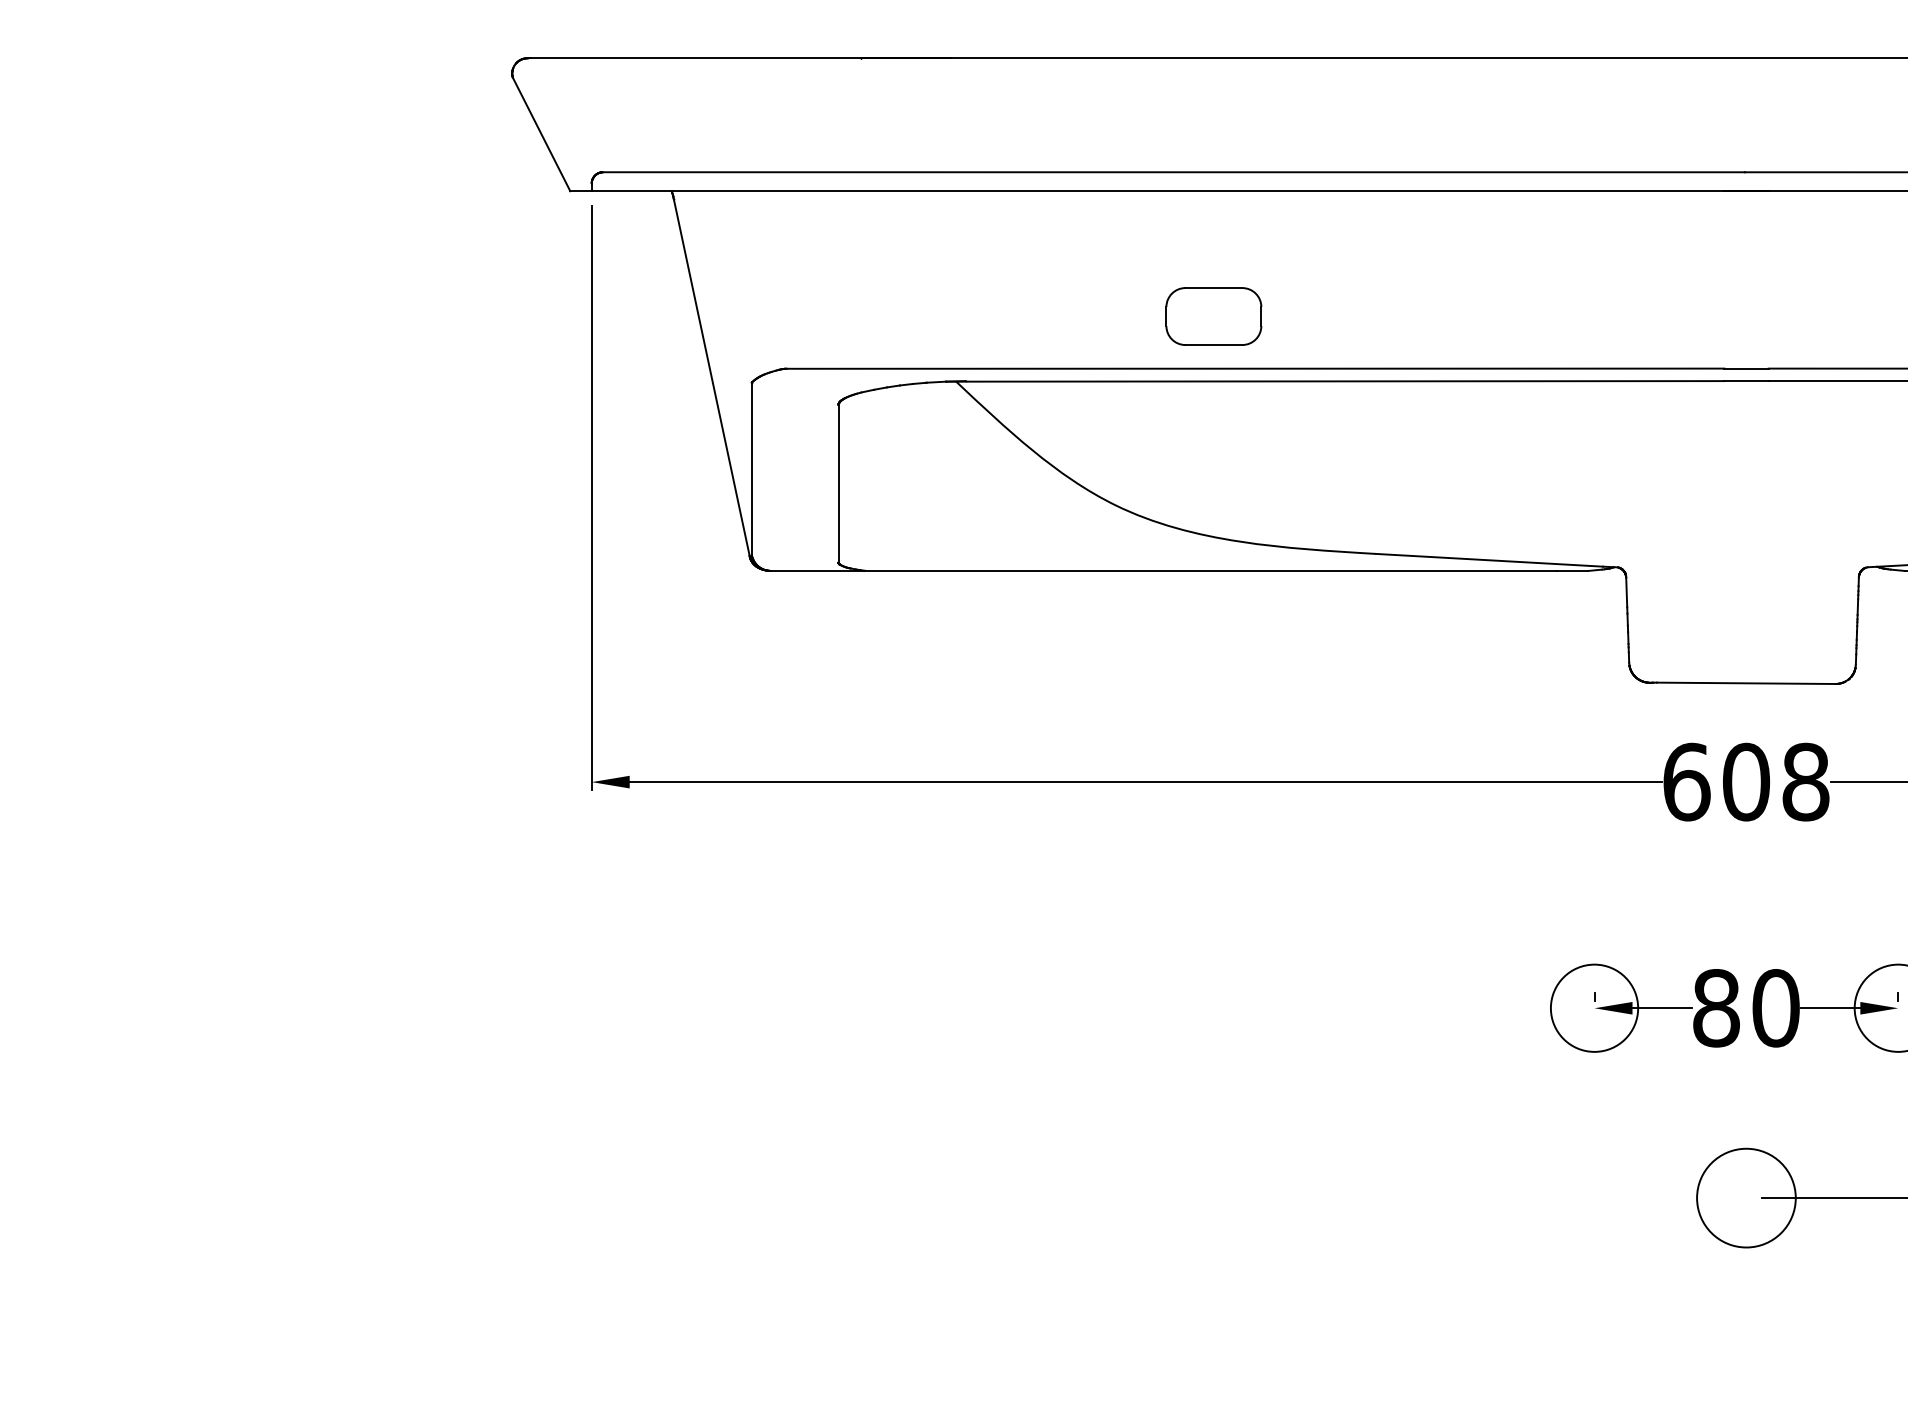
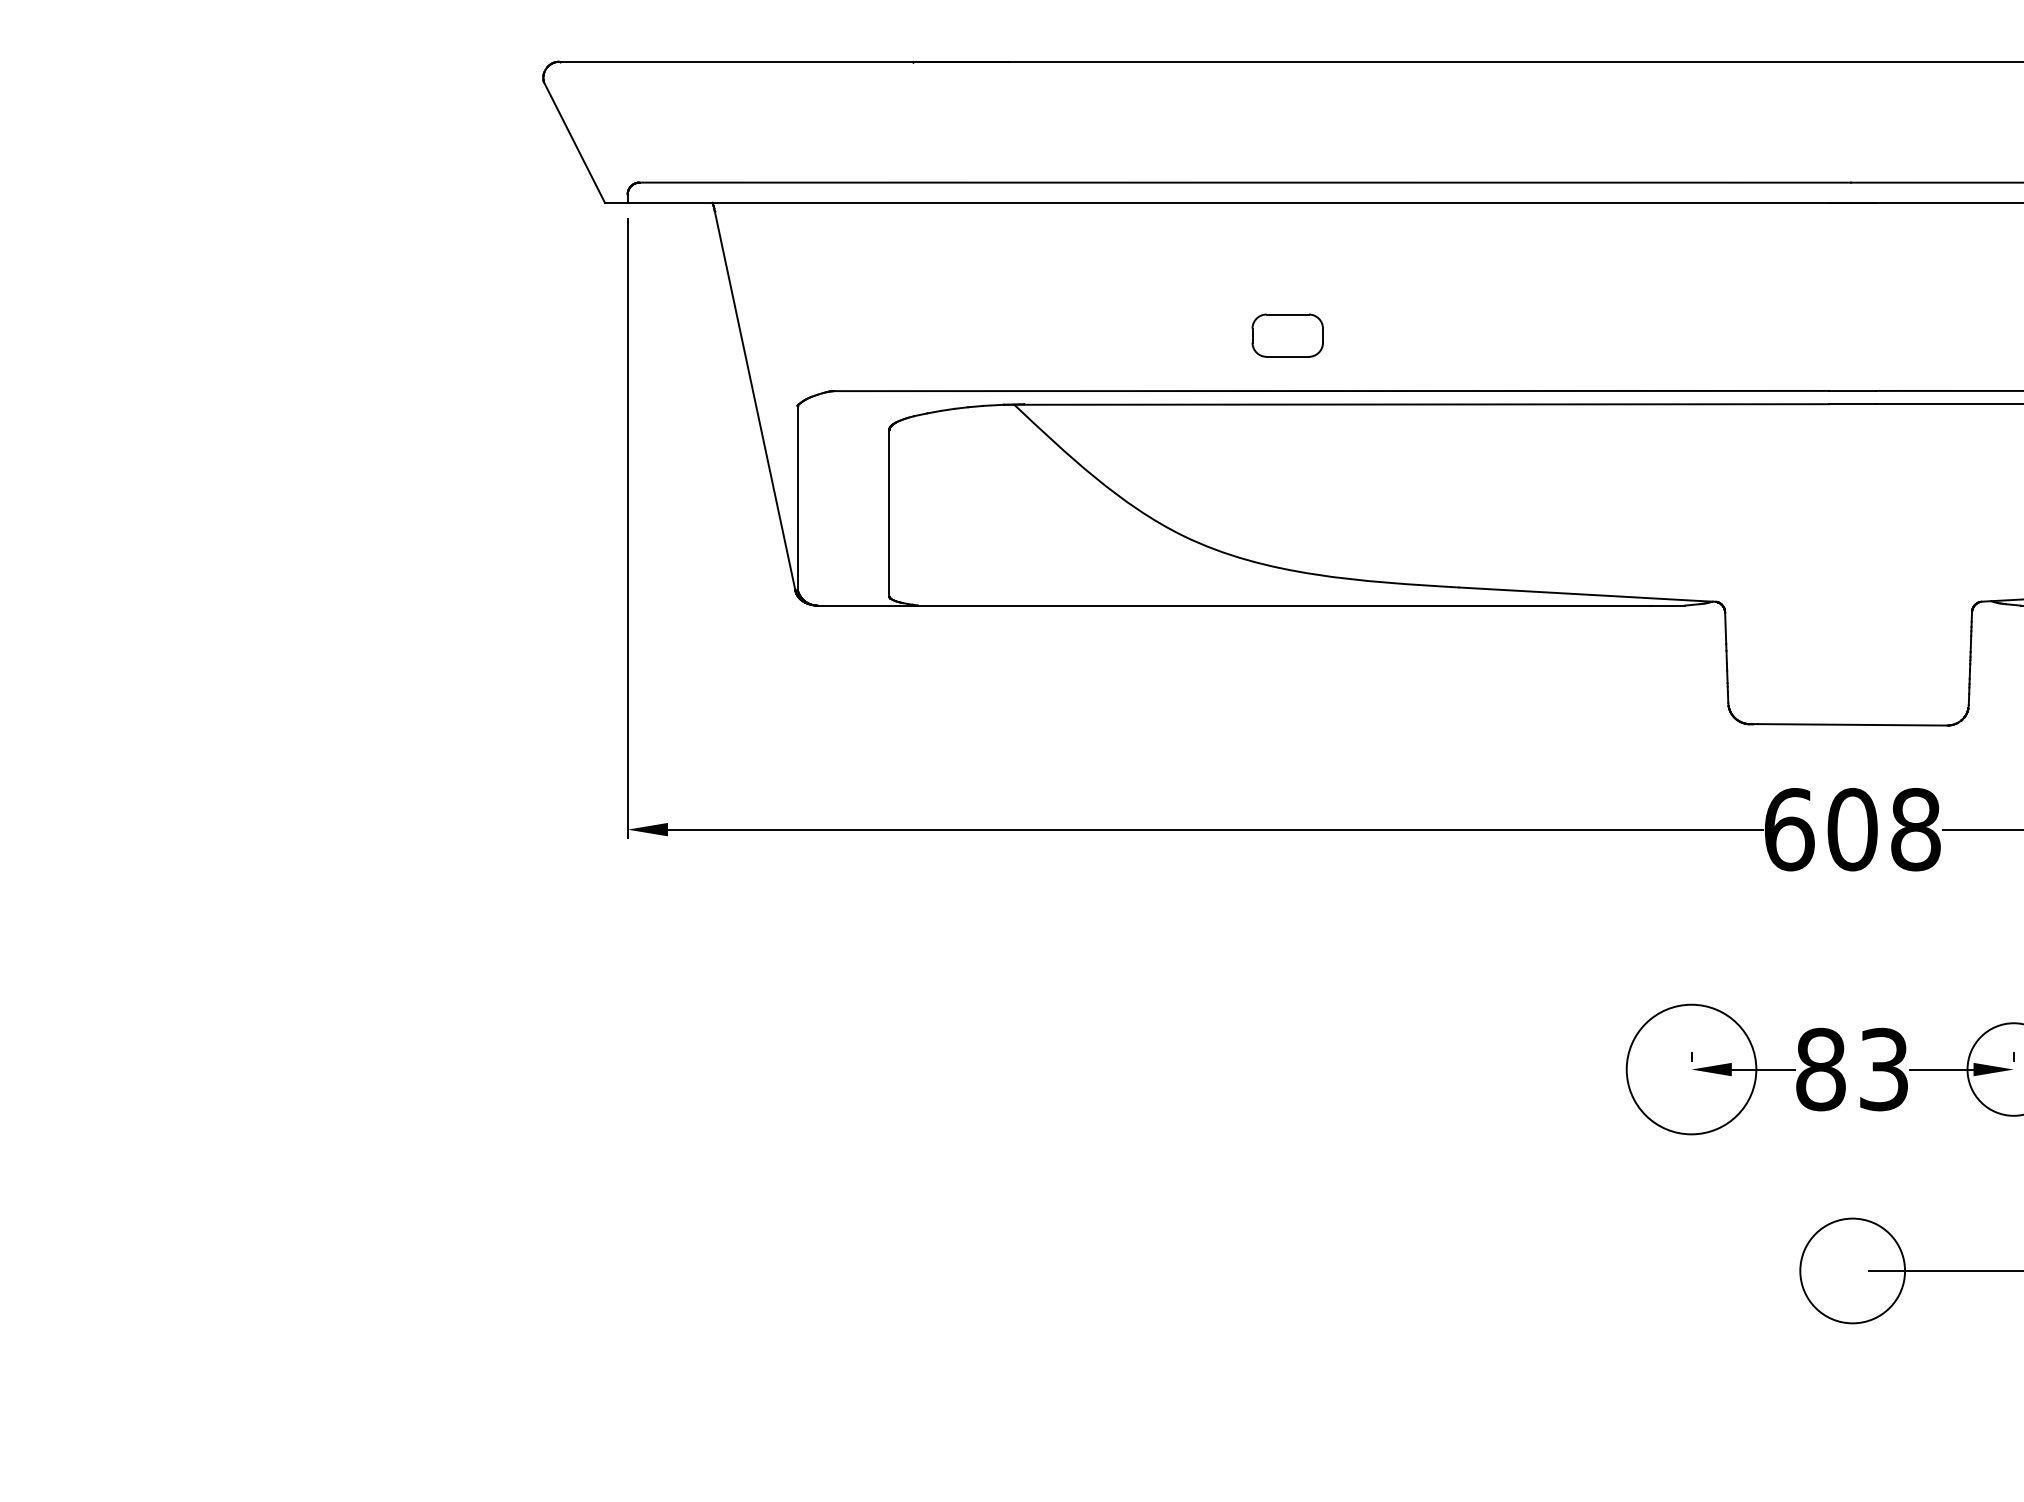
part: (1213, 316) -> (1287, 335), size x0.7
circle: (1594, 1007) -> (1691, 1068), size x1.4
text: (1775, 1008) -> (1883, 1069), 80 -> 83

